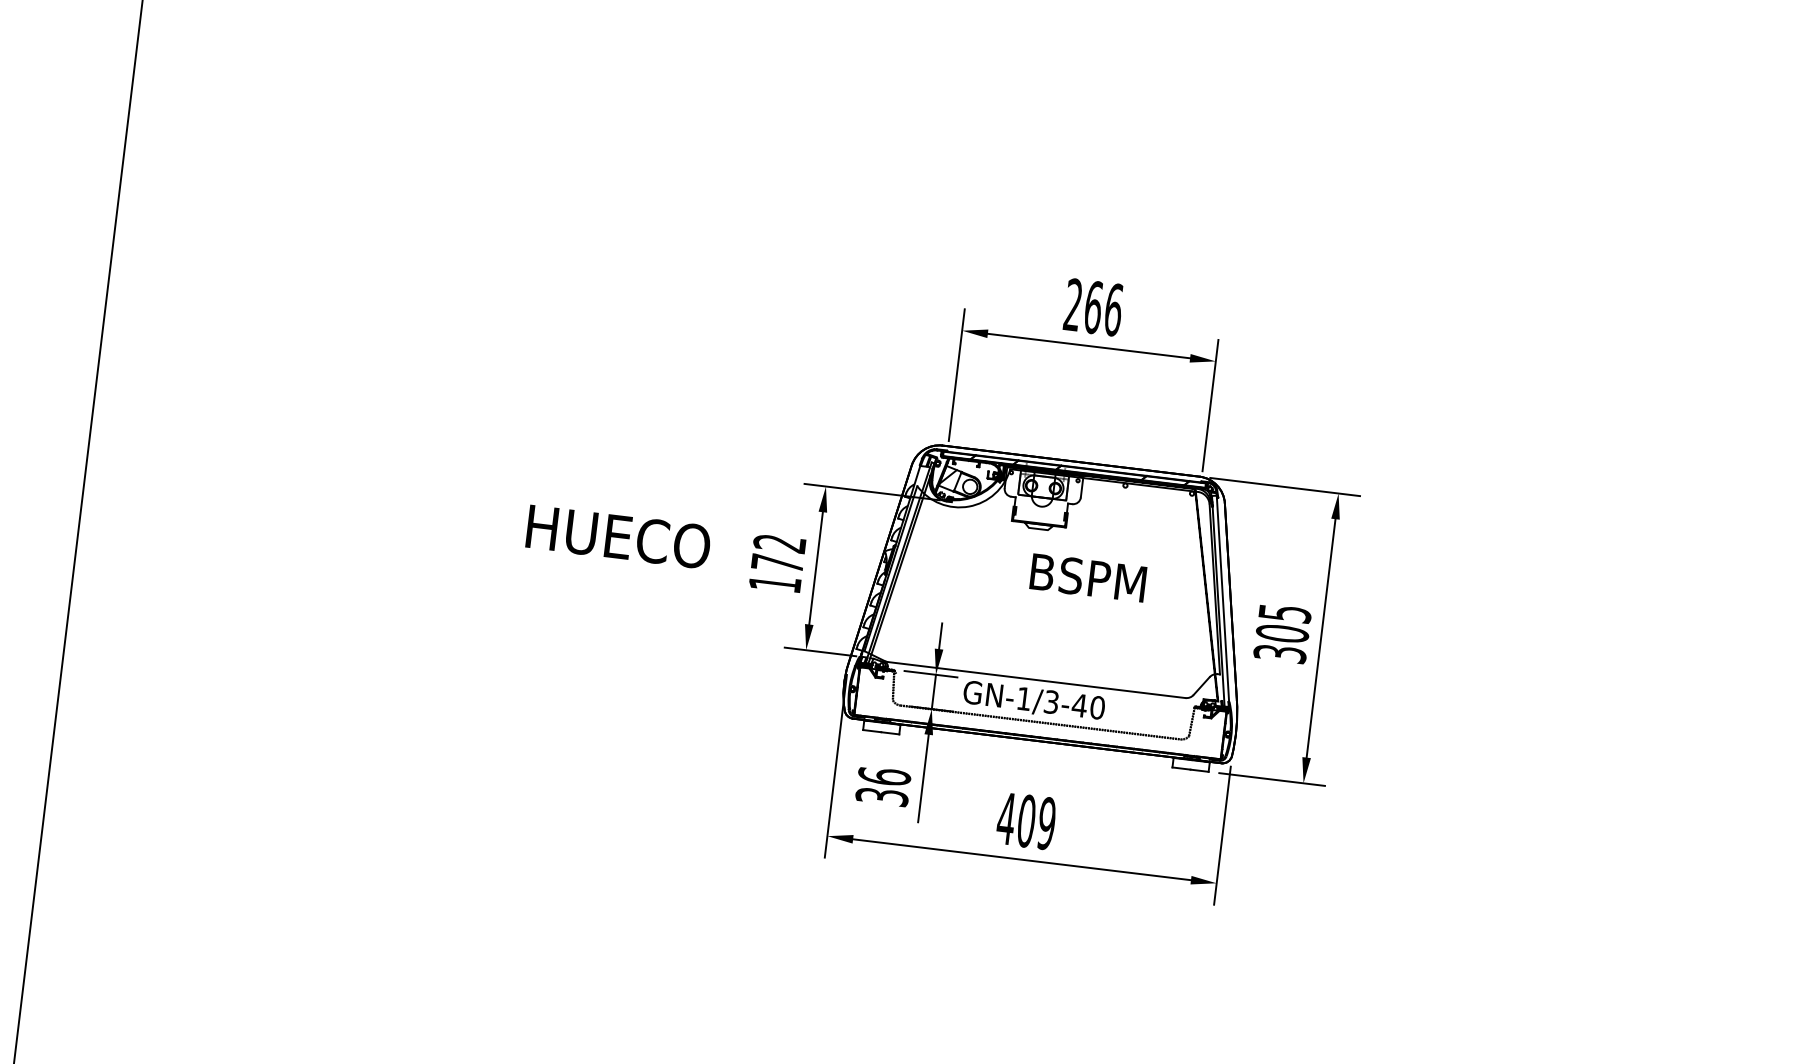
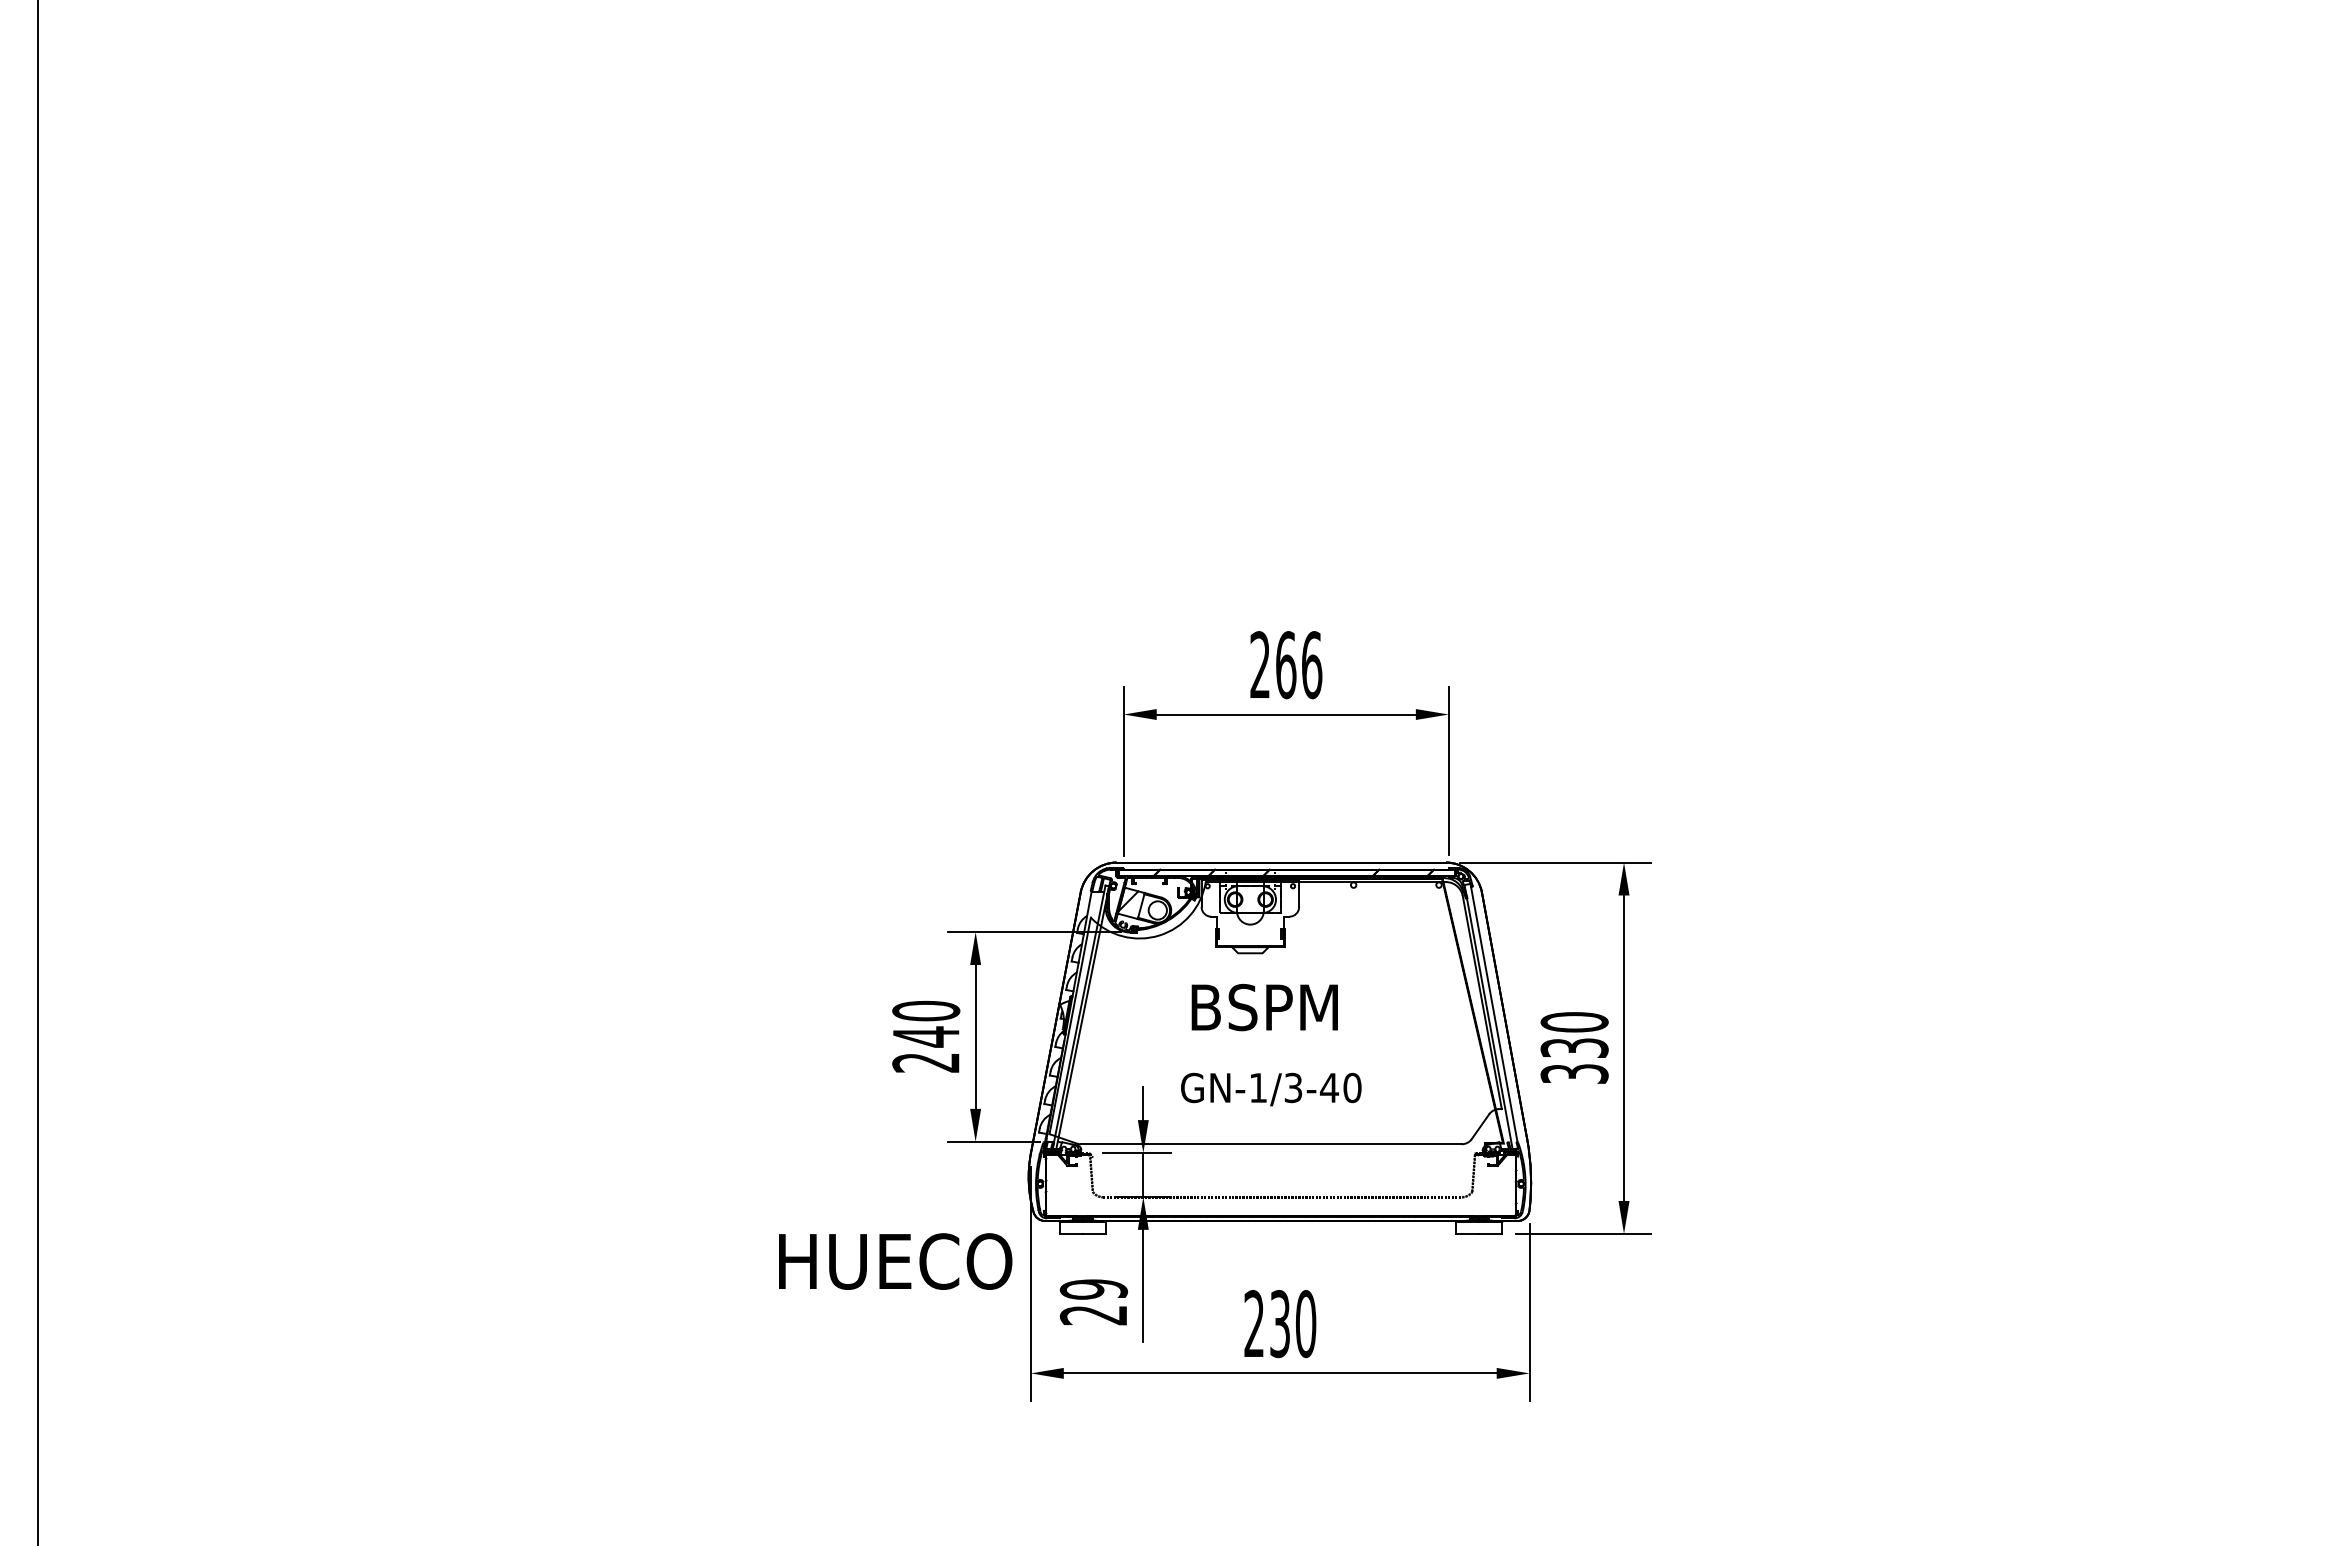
text: (618, 536) -> (895, 1261), moved
text: (777, 563) -> (926, 1036), 172 -> 240
text: (1088, 577) -> (1264, 1007), moved
text: (1283, 623) -> (1574, 1035), 305 -> 330
text: (1034, 701) -> (1271, 1089), moved
text: (882, 786) -> (1093, 1302), 36 -> 29
text: (1026, 821) -> (1279, 1324), 409 -> 230

